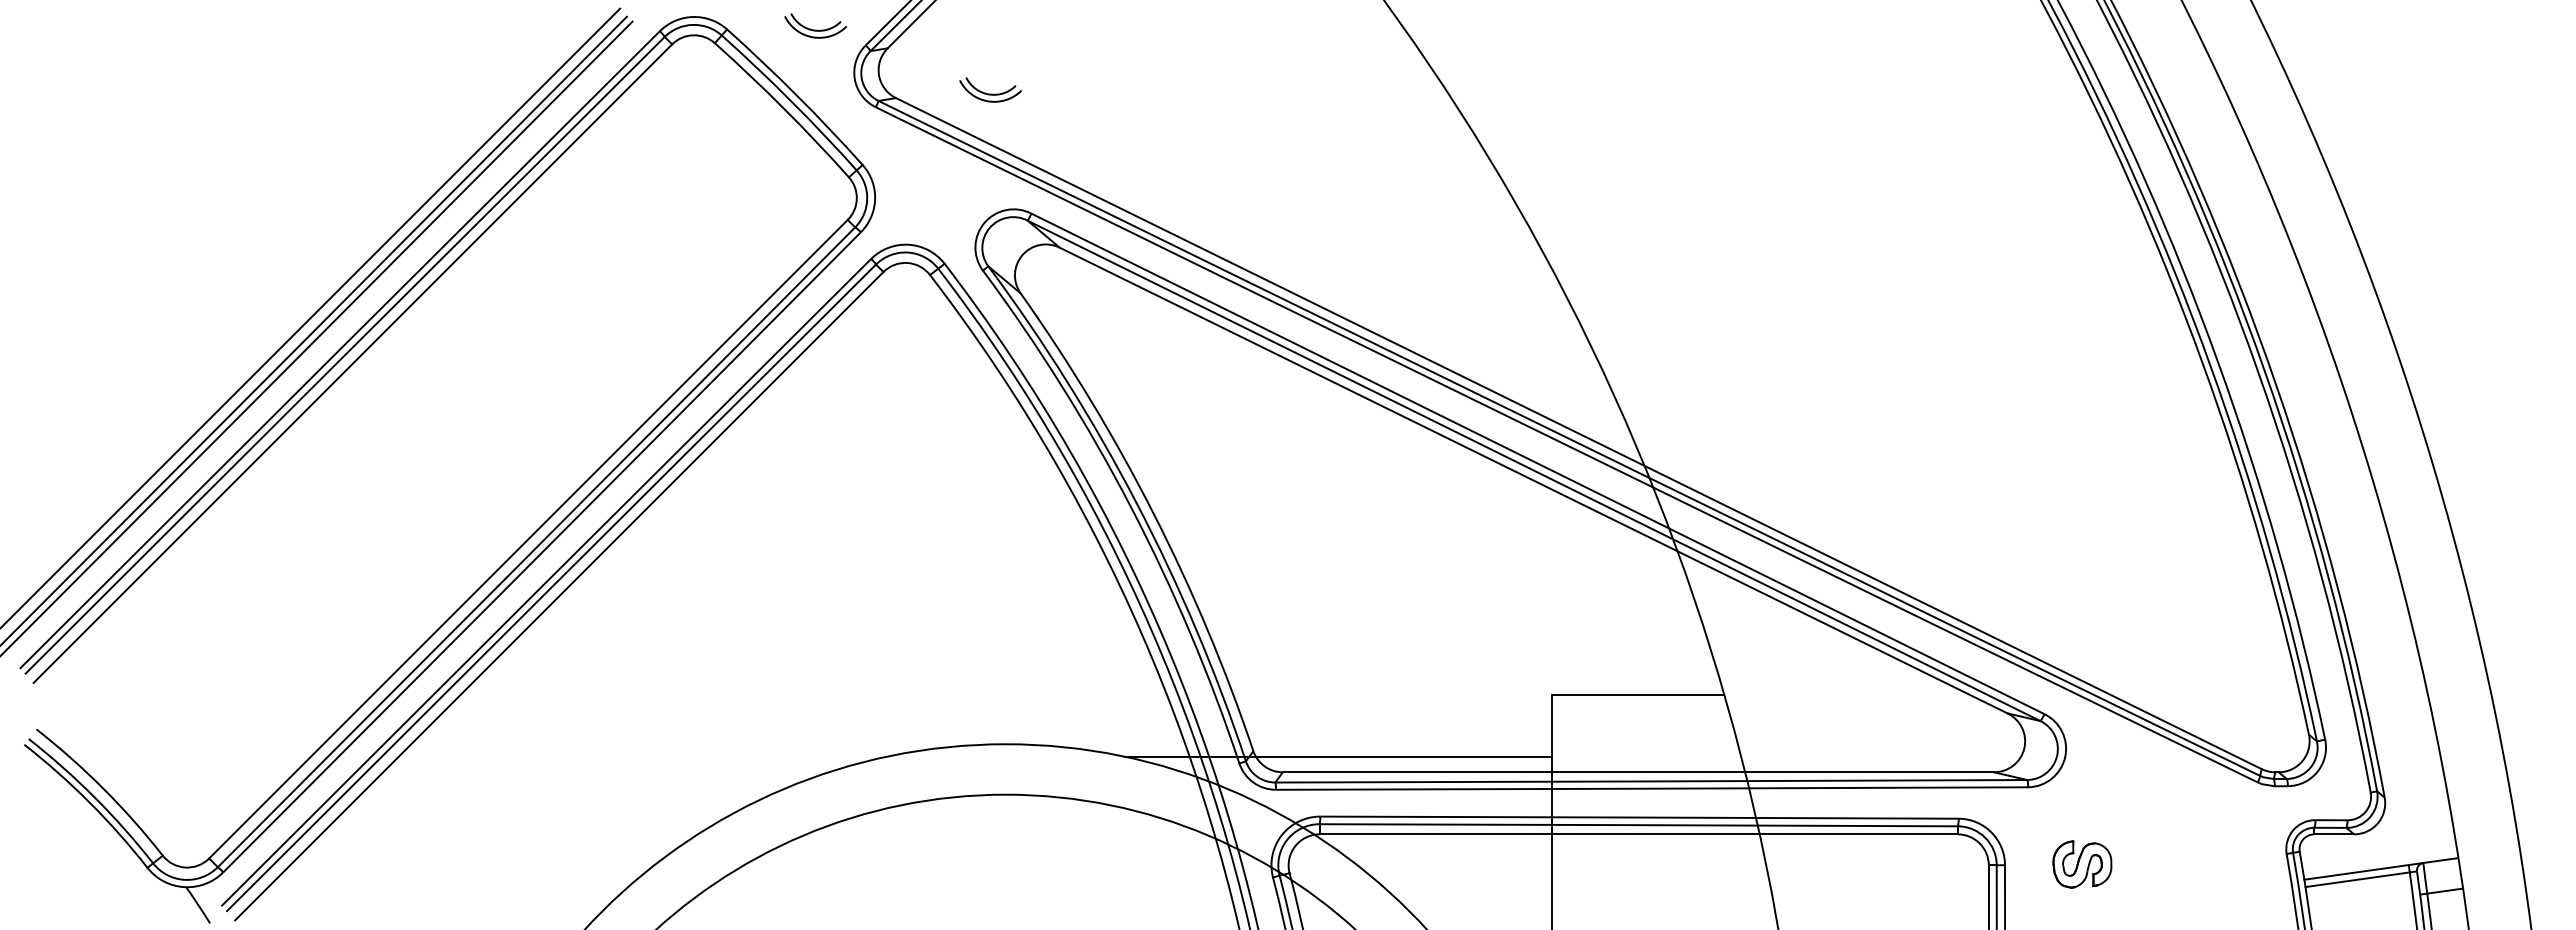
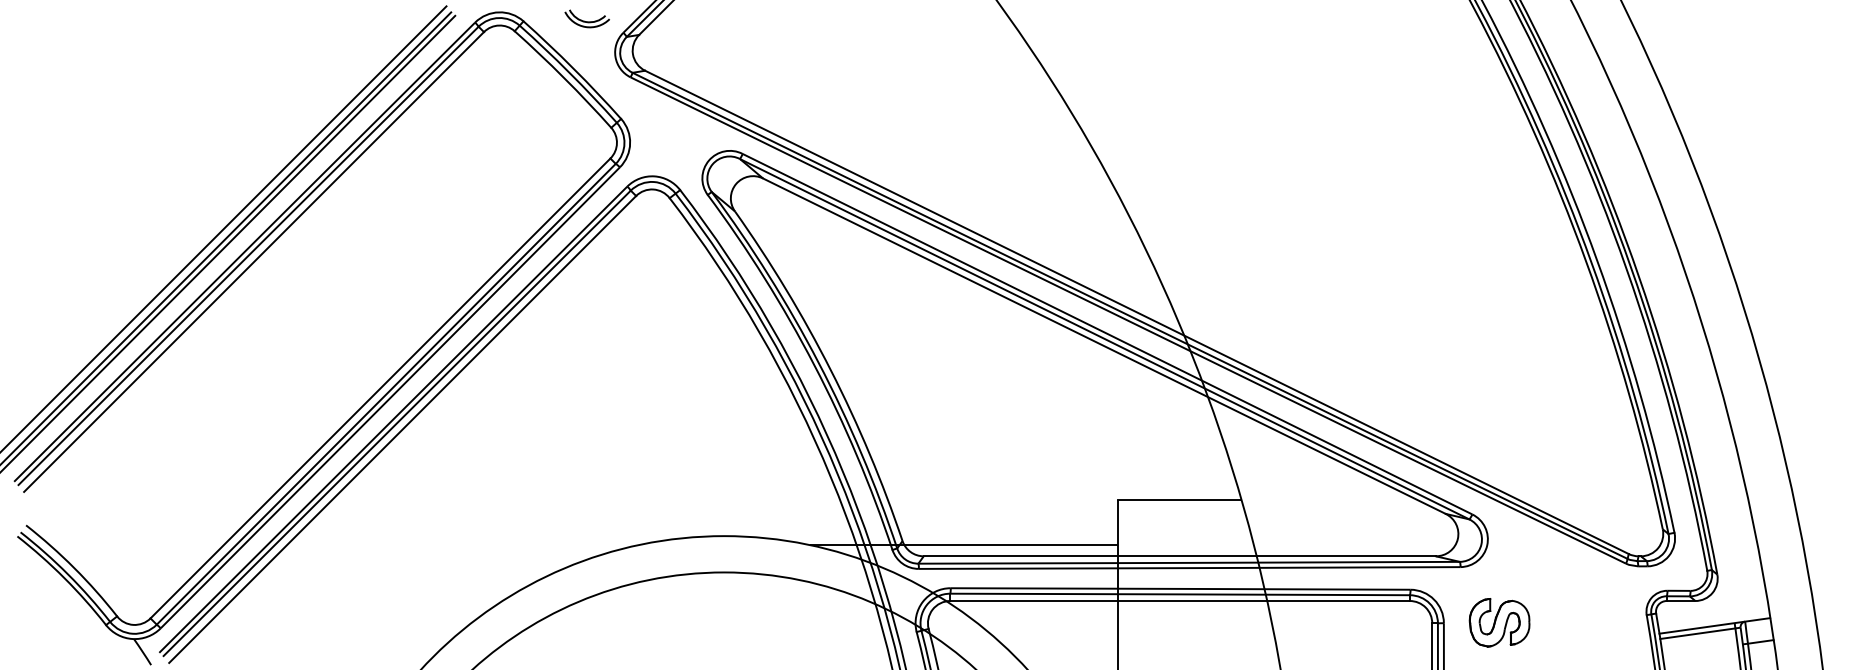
part: (990, 89) -> (713, 64), removed
part: (2082, 864) -> (1499, 622), size x1.43

